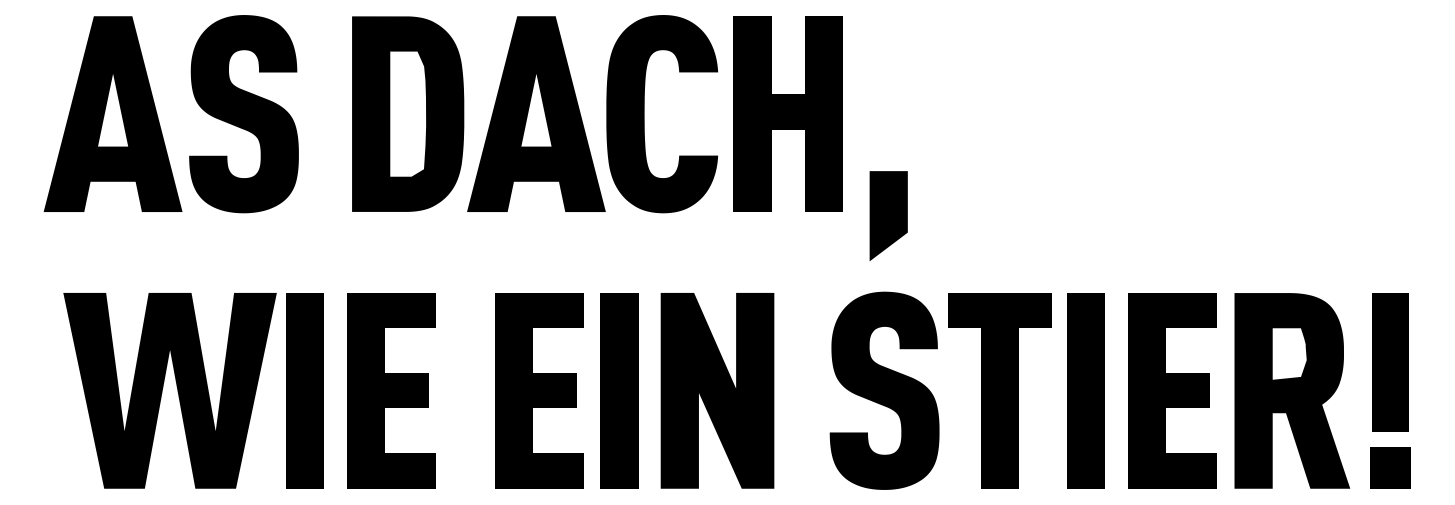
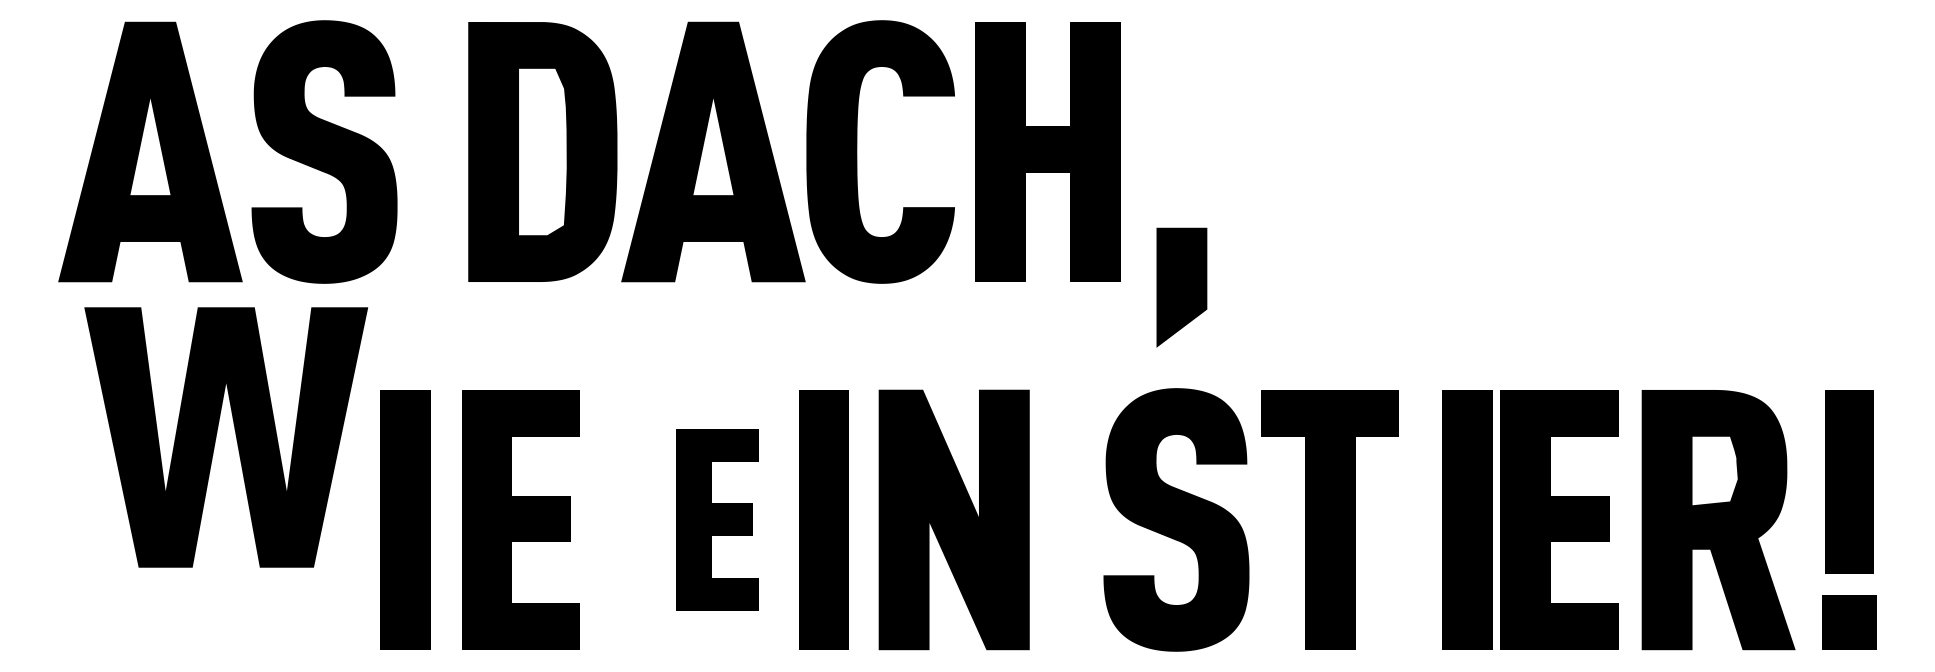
part: (163, 387) -> (217, 433), moved
part: (539, 390) -> (717, 519), size x0.7
part: (1085, 390) -> (1466, 519), moved

